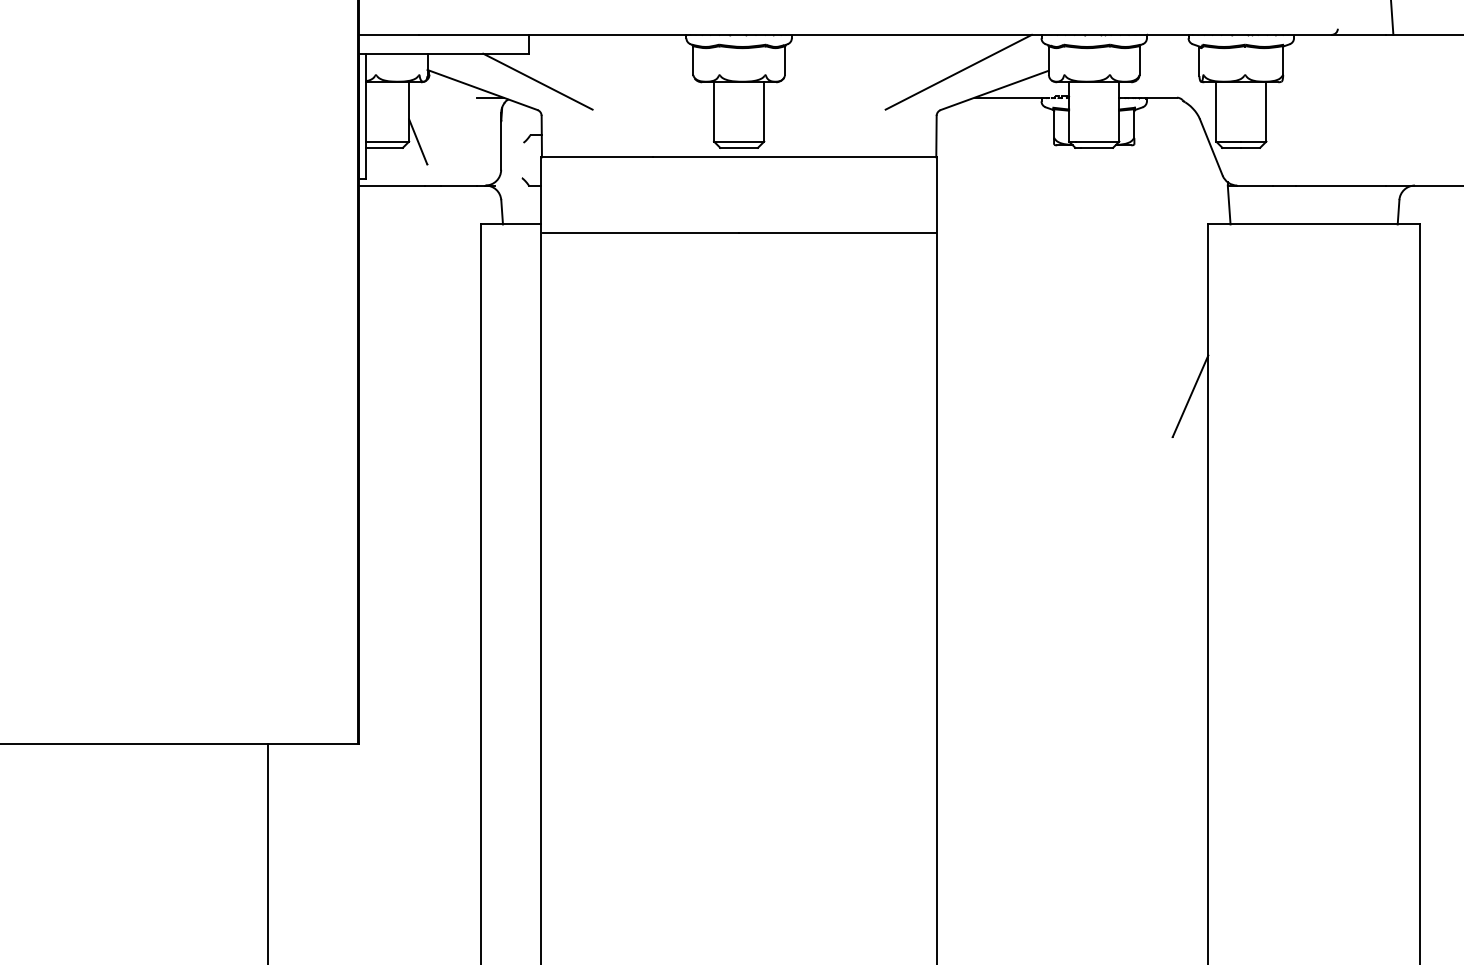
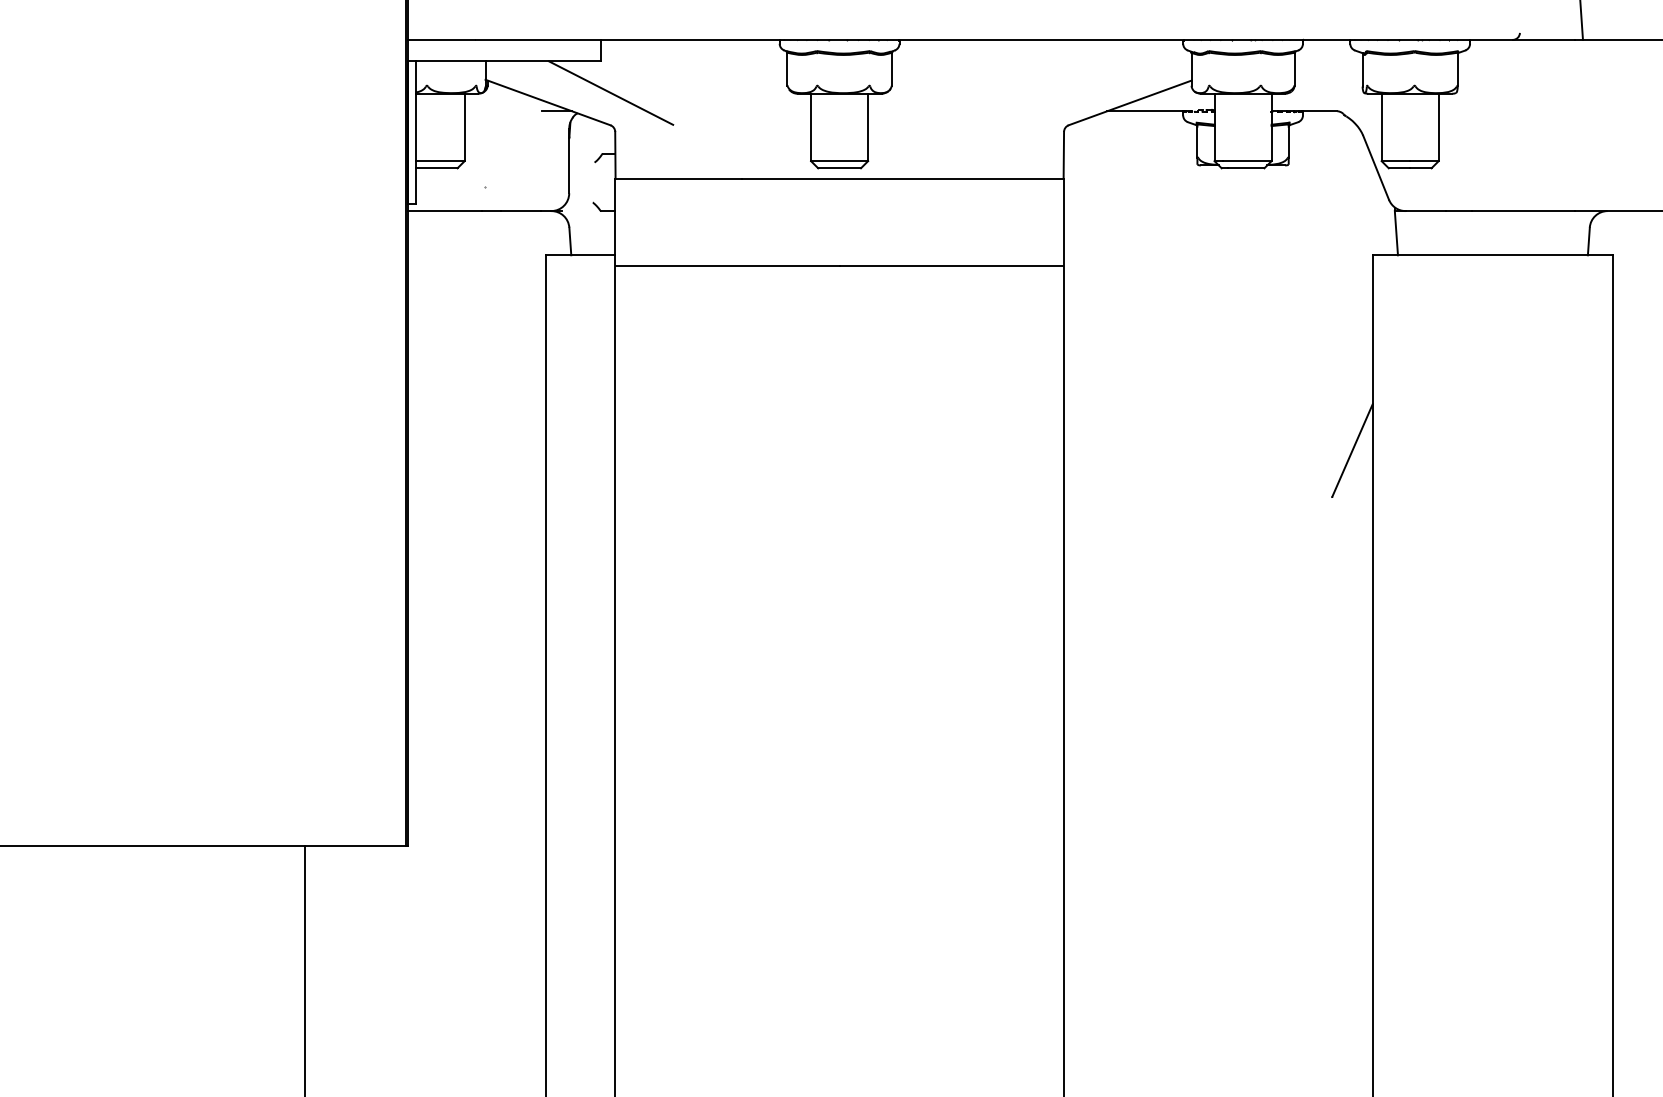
line: (959, 71) -> (1089, 81), removed
line: (417, 141) -> (474, 160), removed

